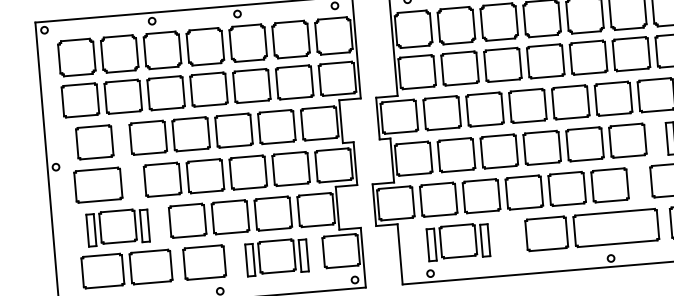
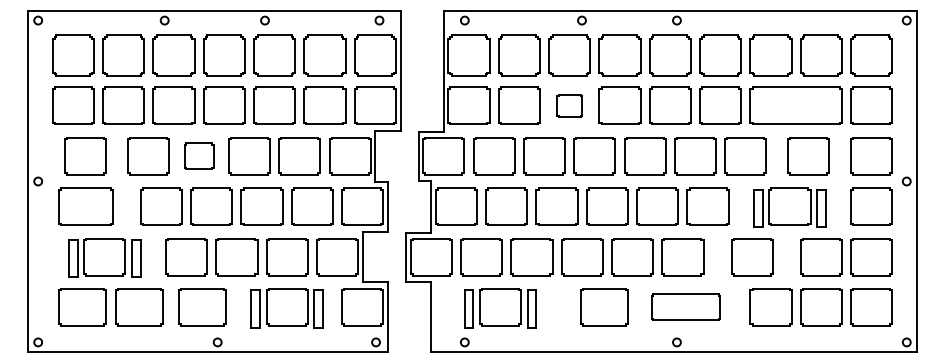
part: (502, 64) -> (569, 105), size x0.6
part: (191, 134) -> (199, 156), size x0.7
part: (615, 228) -> (685, 307), size x0.7

